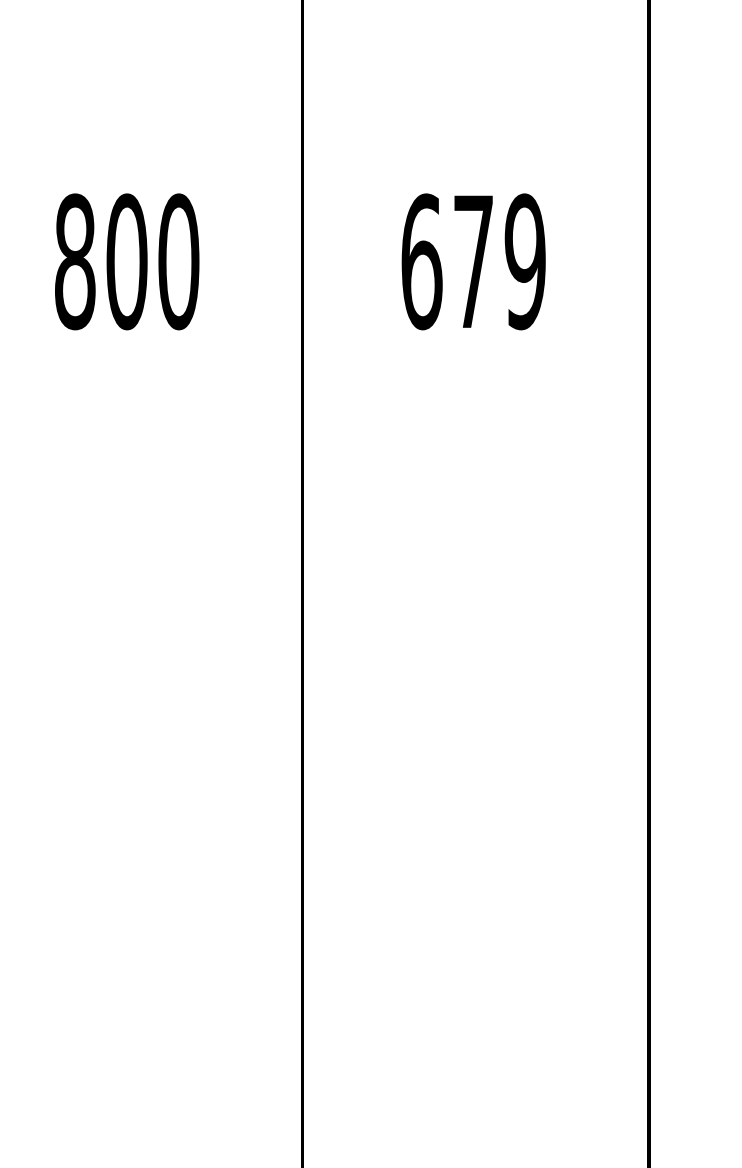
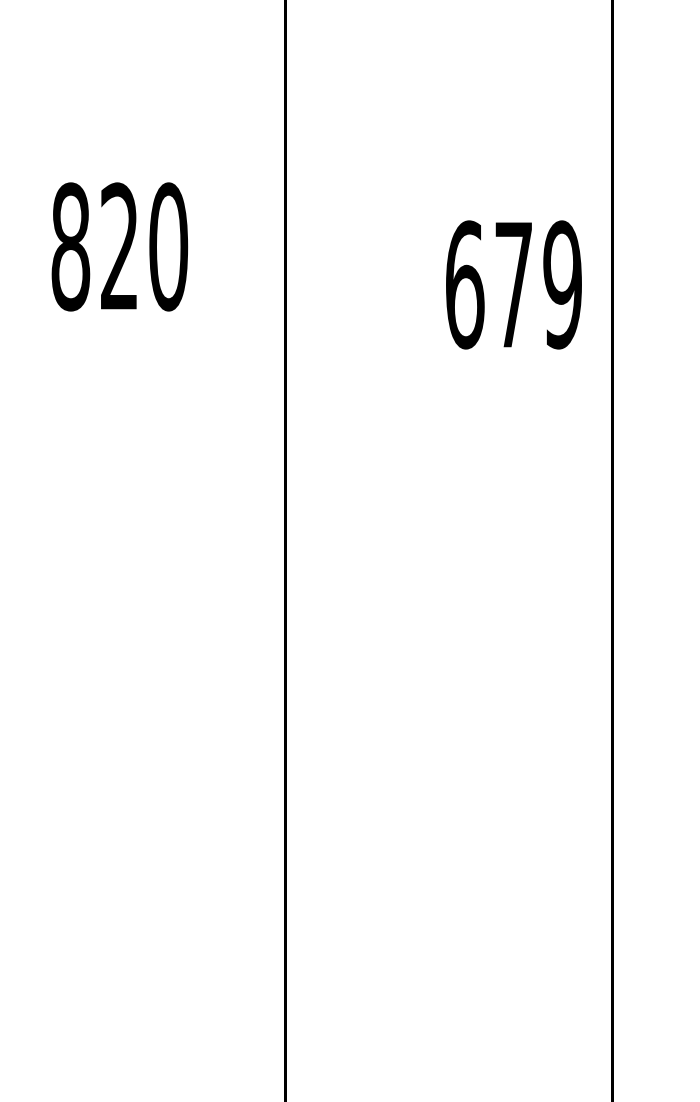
text: (126, 261) -> (119, 246), 800 -> 820
text: (473, 261) -> (513, 284), moved

